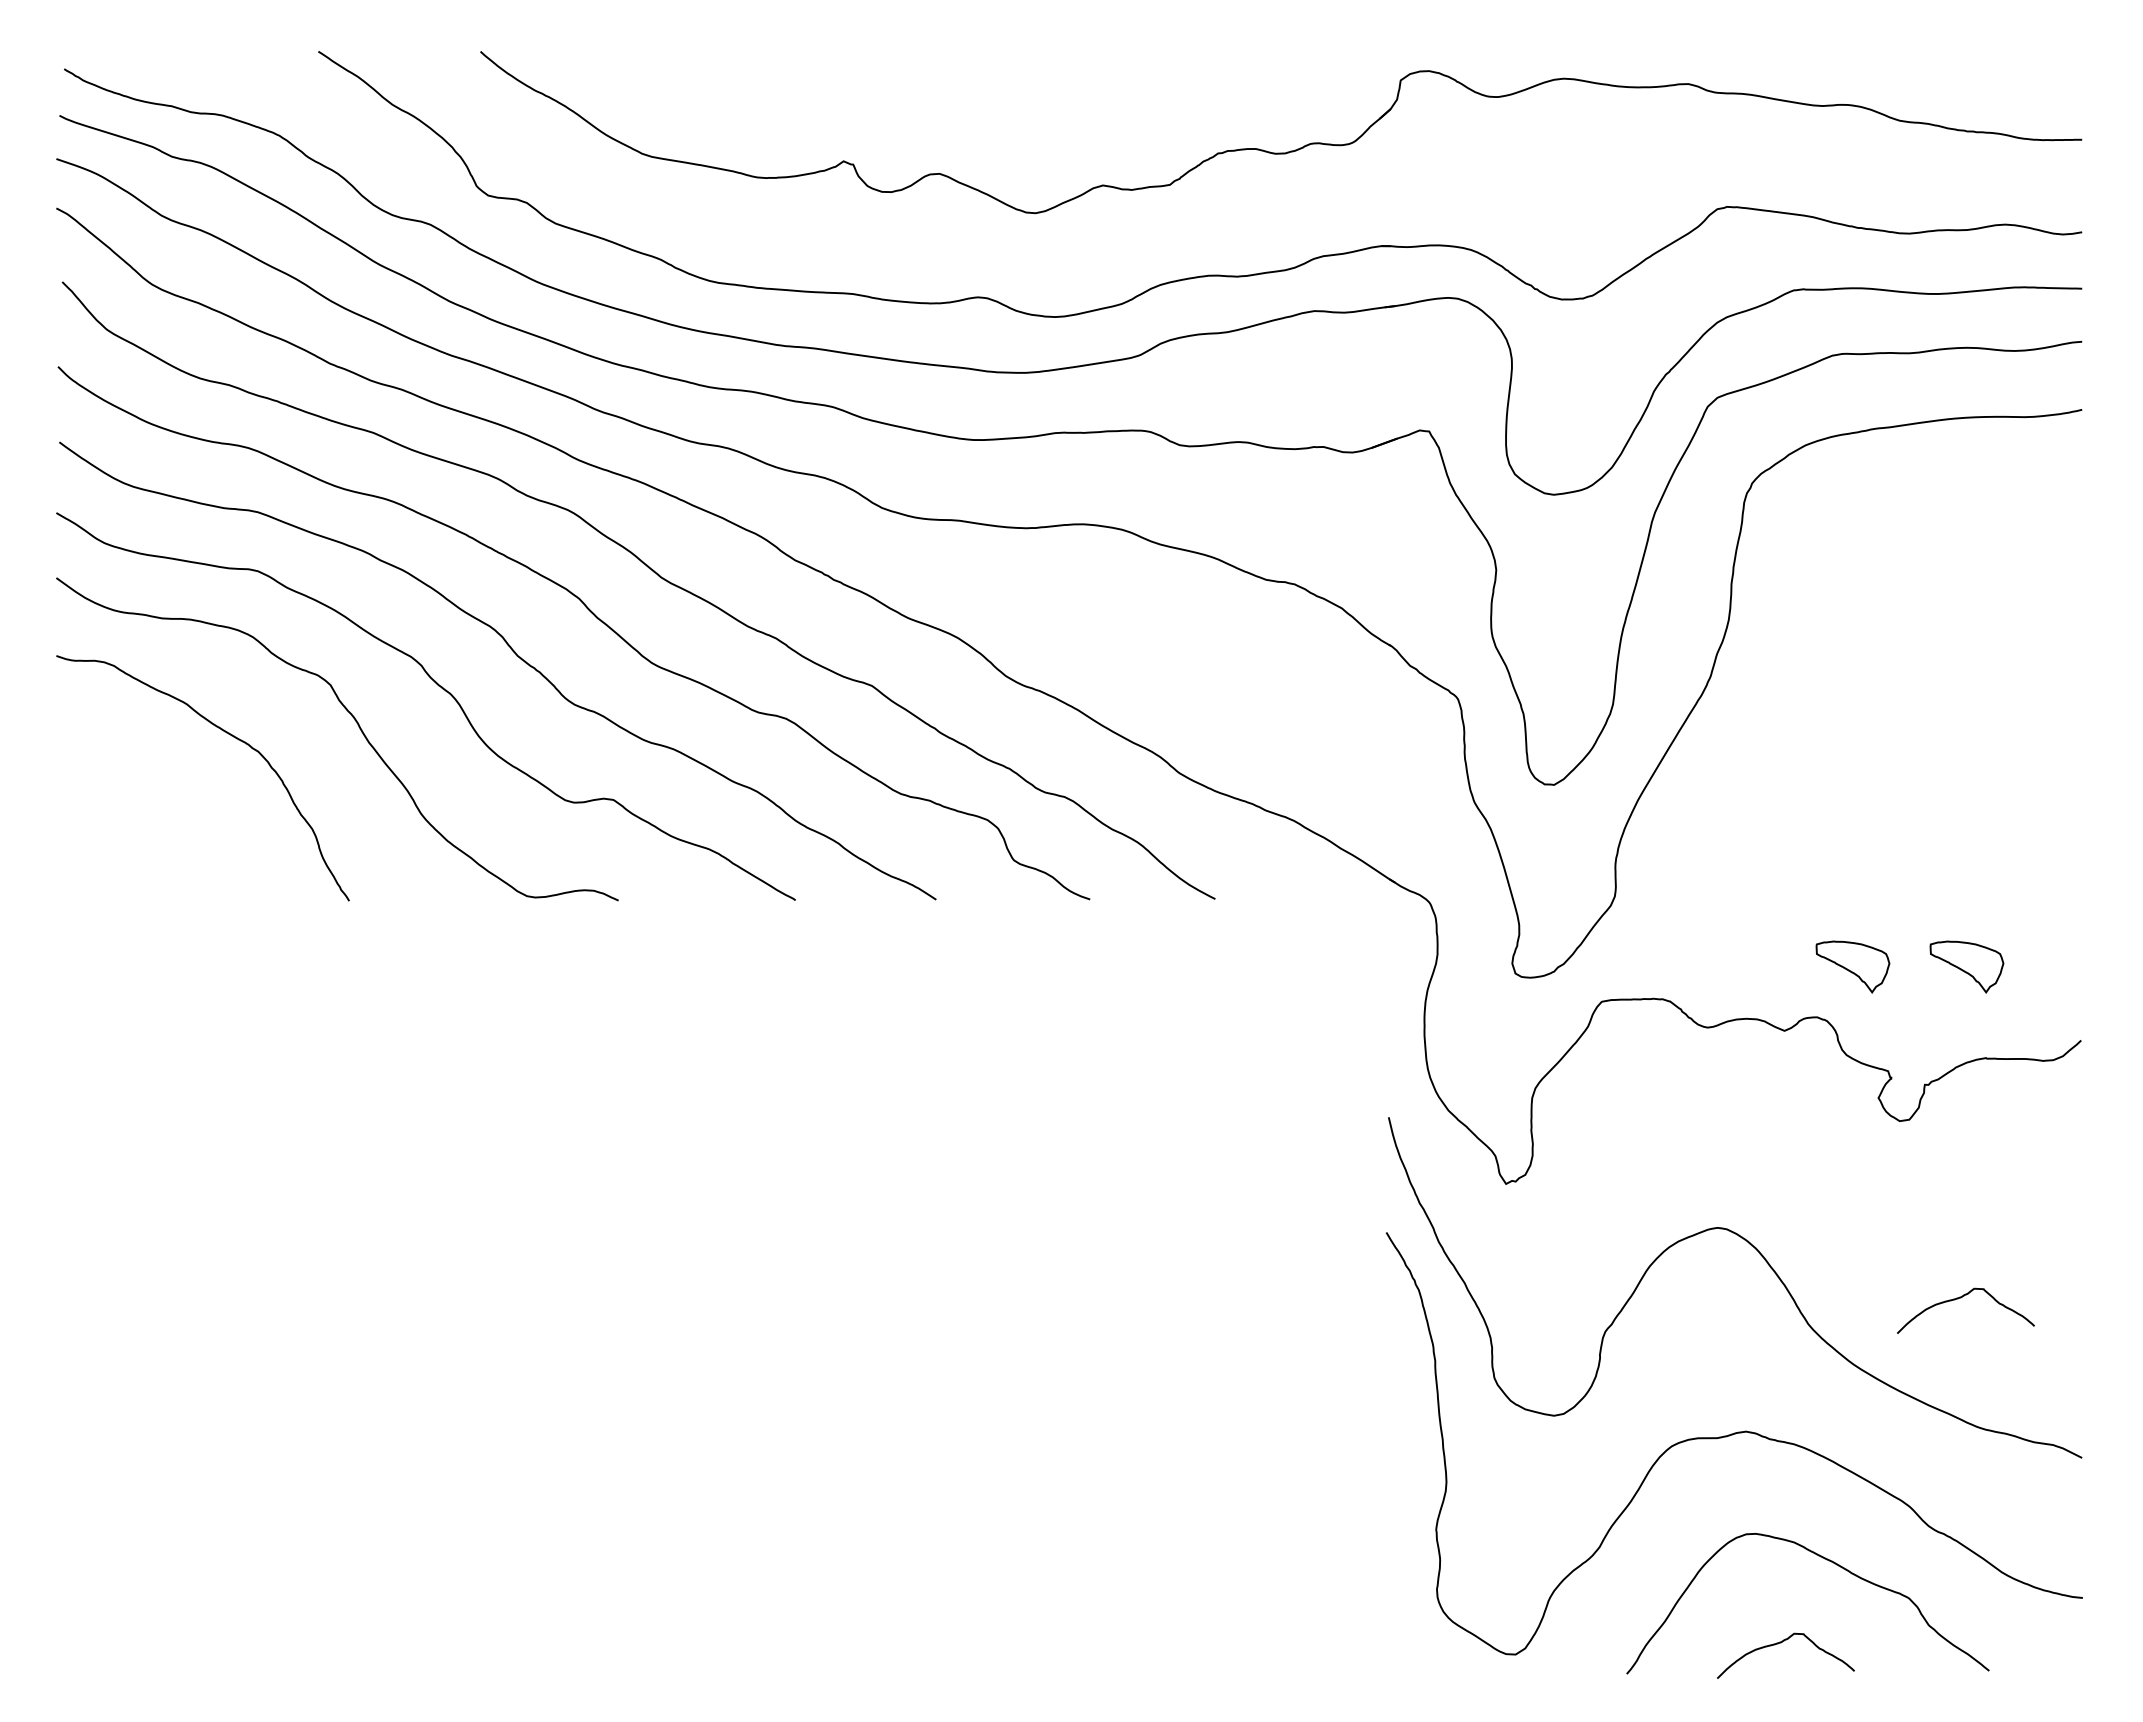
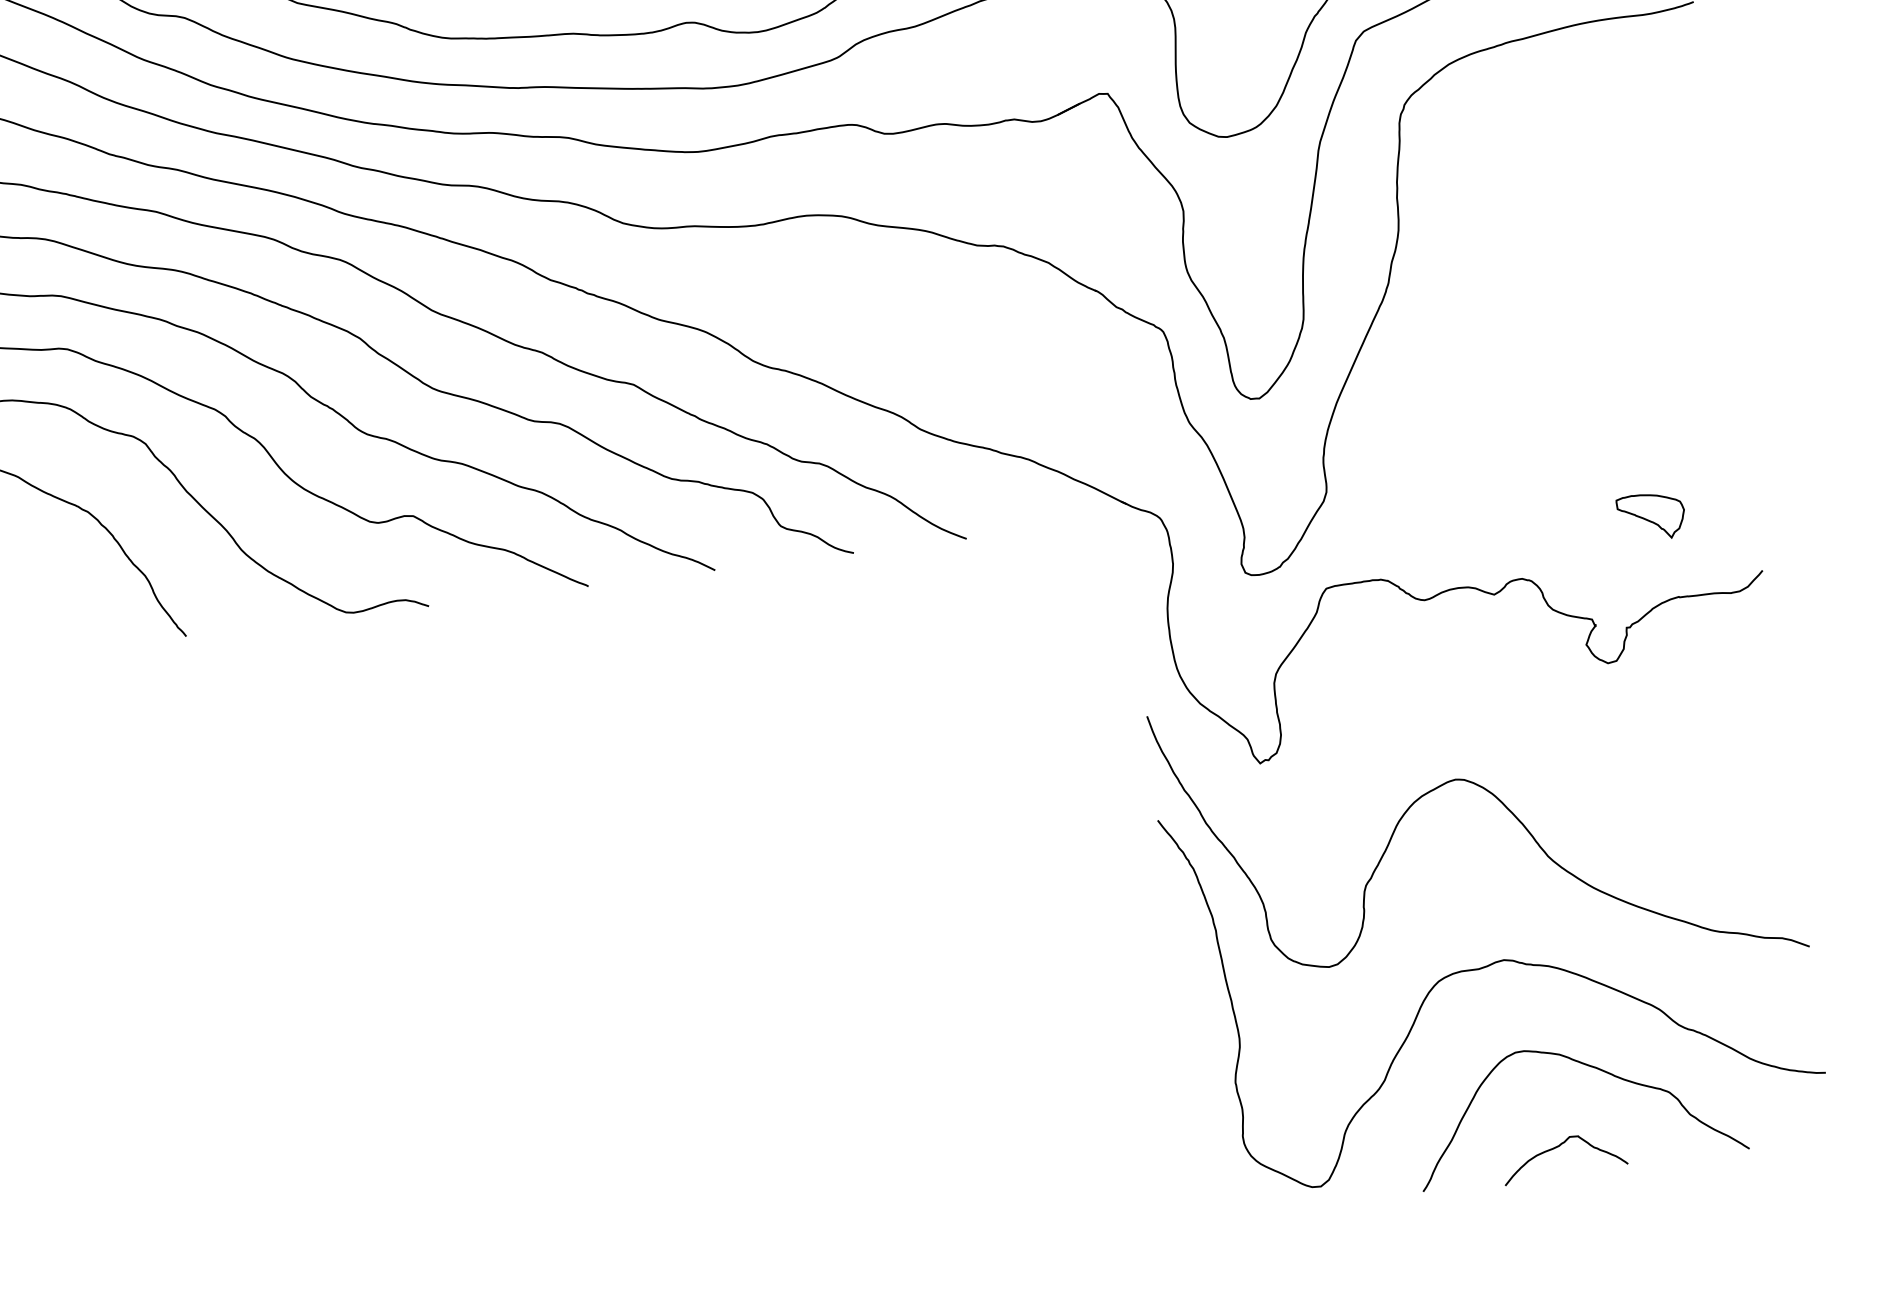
part: (1852, 966) -> (1548, 529), removed
curve: (1961, 1298) -> (1683, 816), removed

